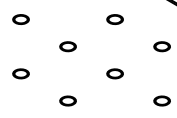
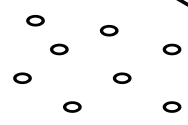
part: (21, 19) -> (35, 20), moved
part: (114, 19) -> (108, 30), moved
part: (68, 46) -> (59, 49), moved

